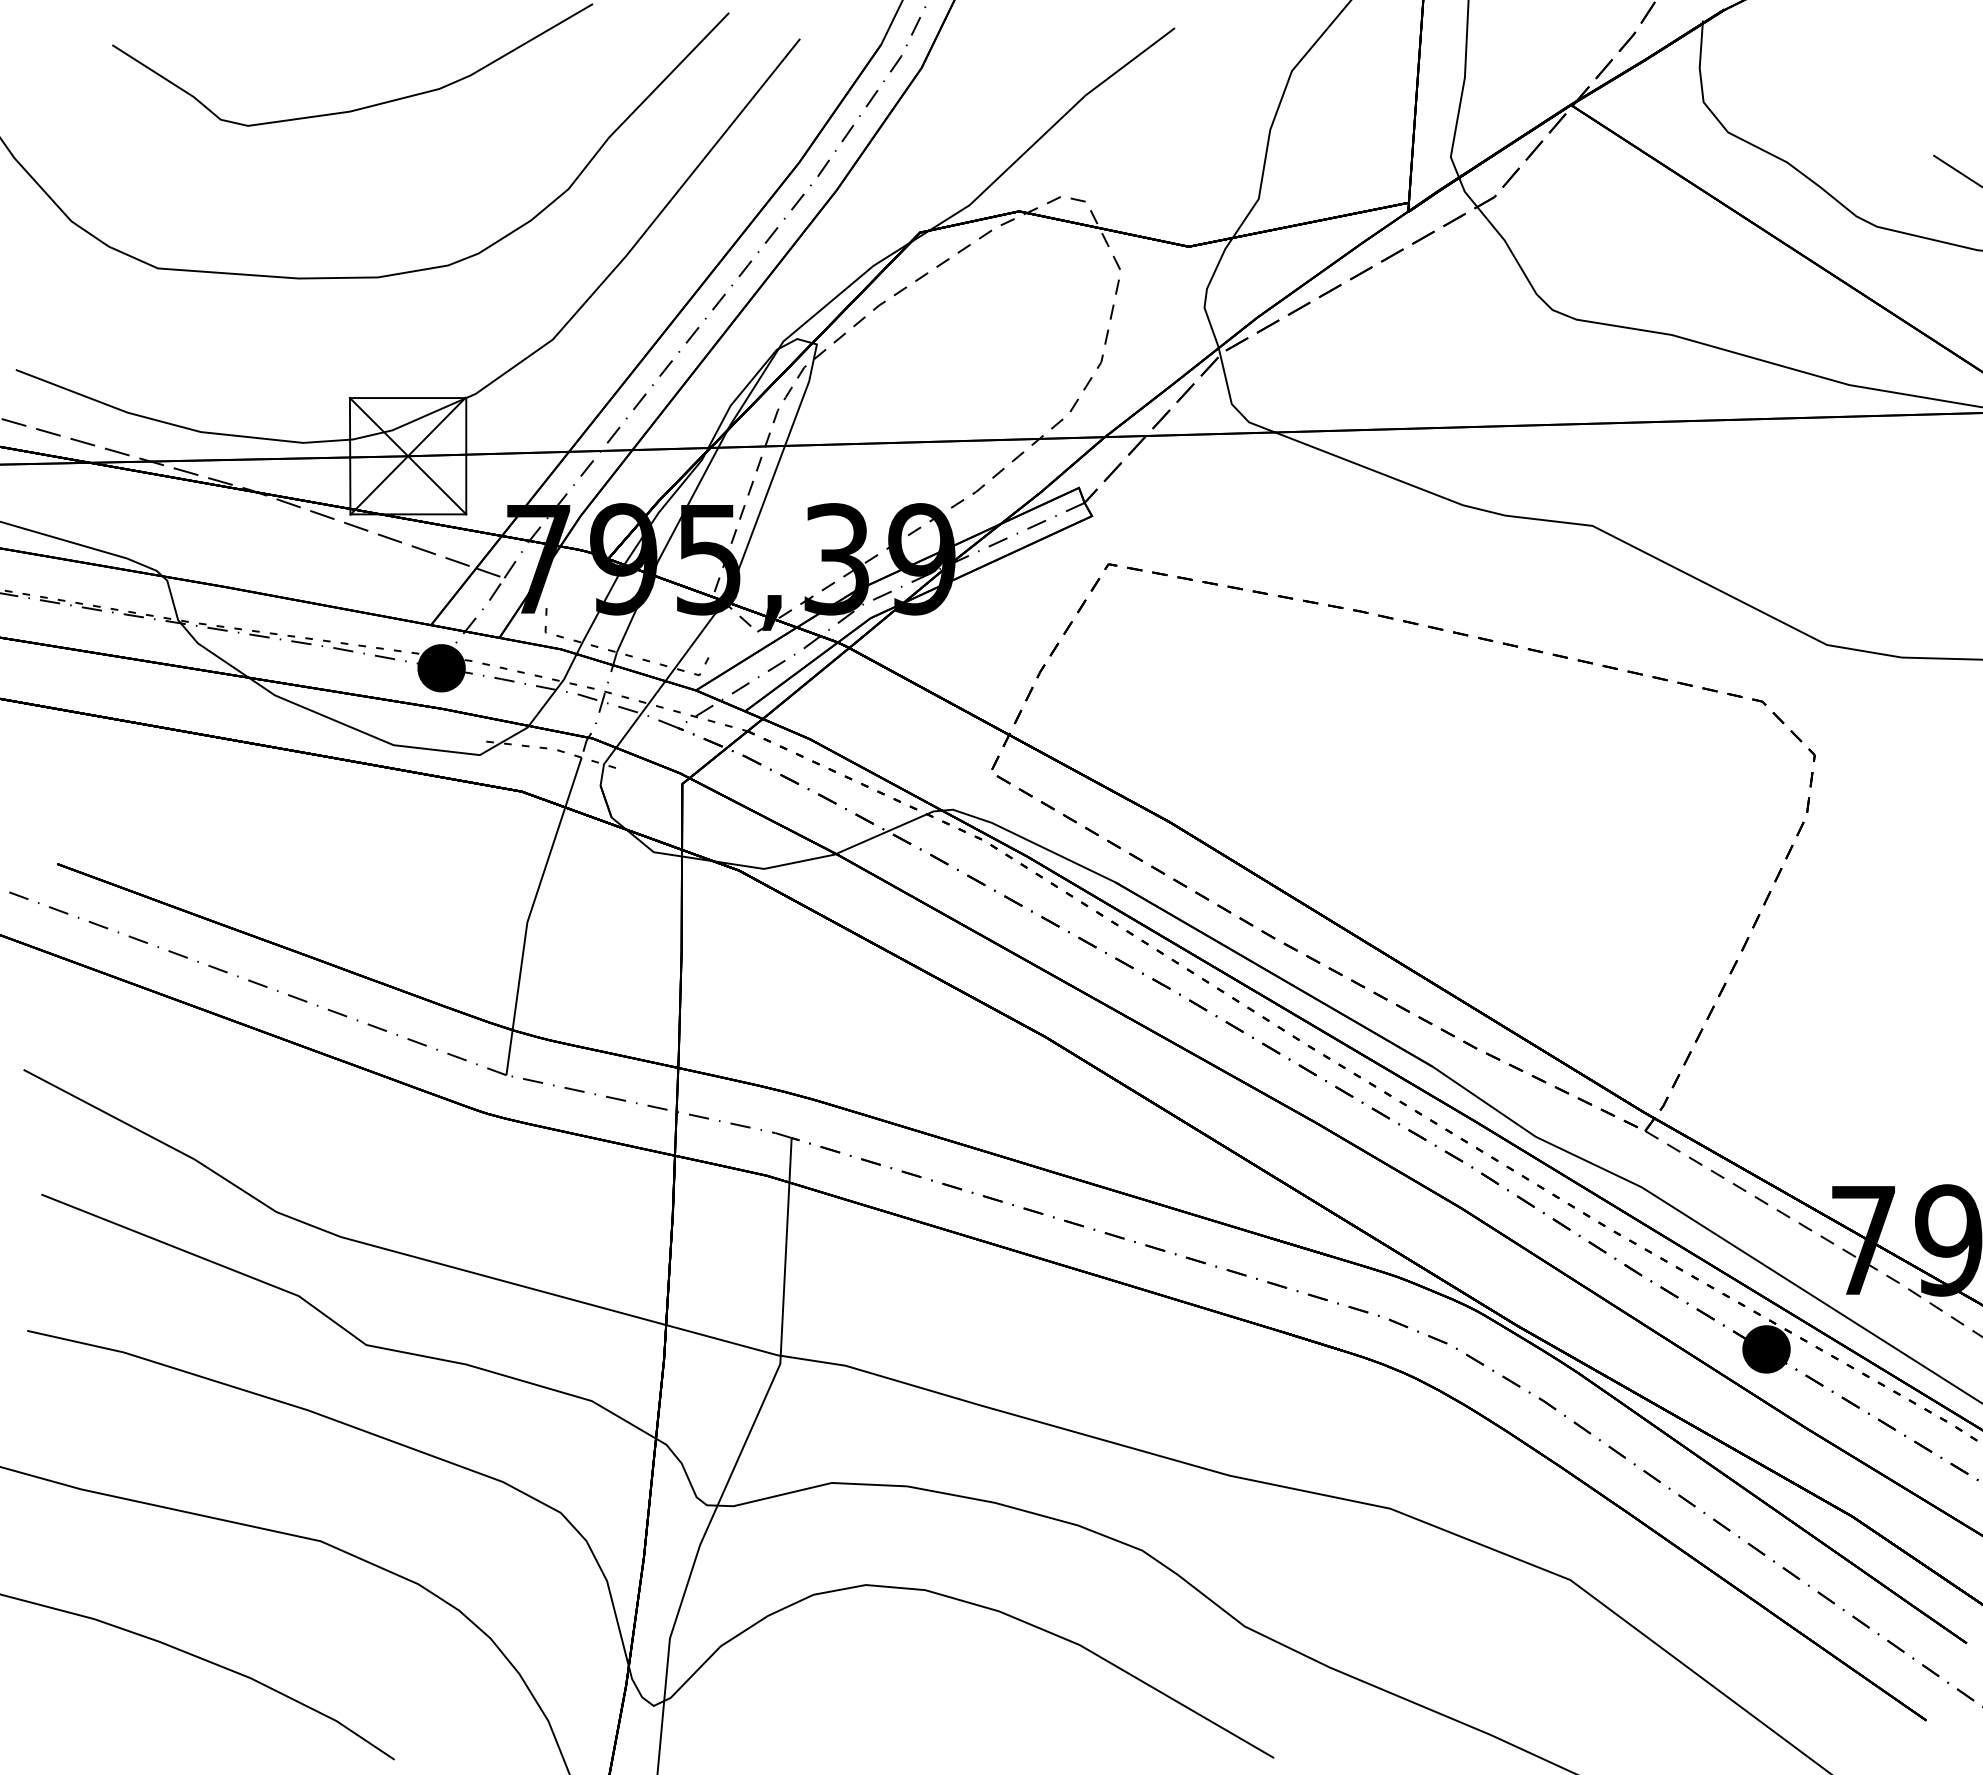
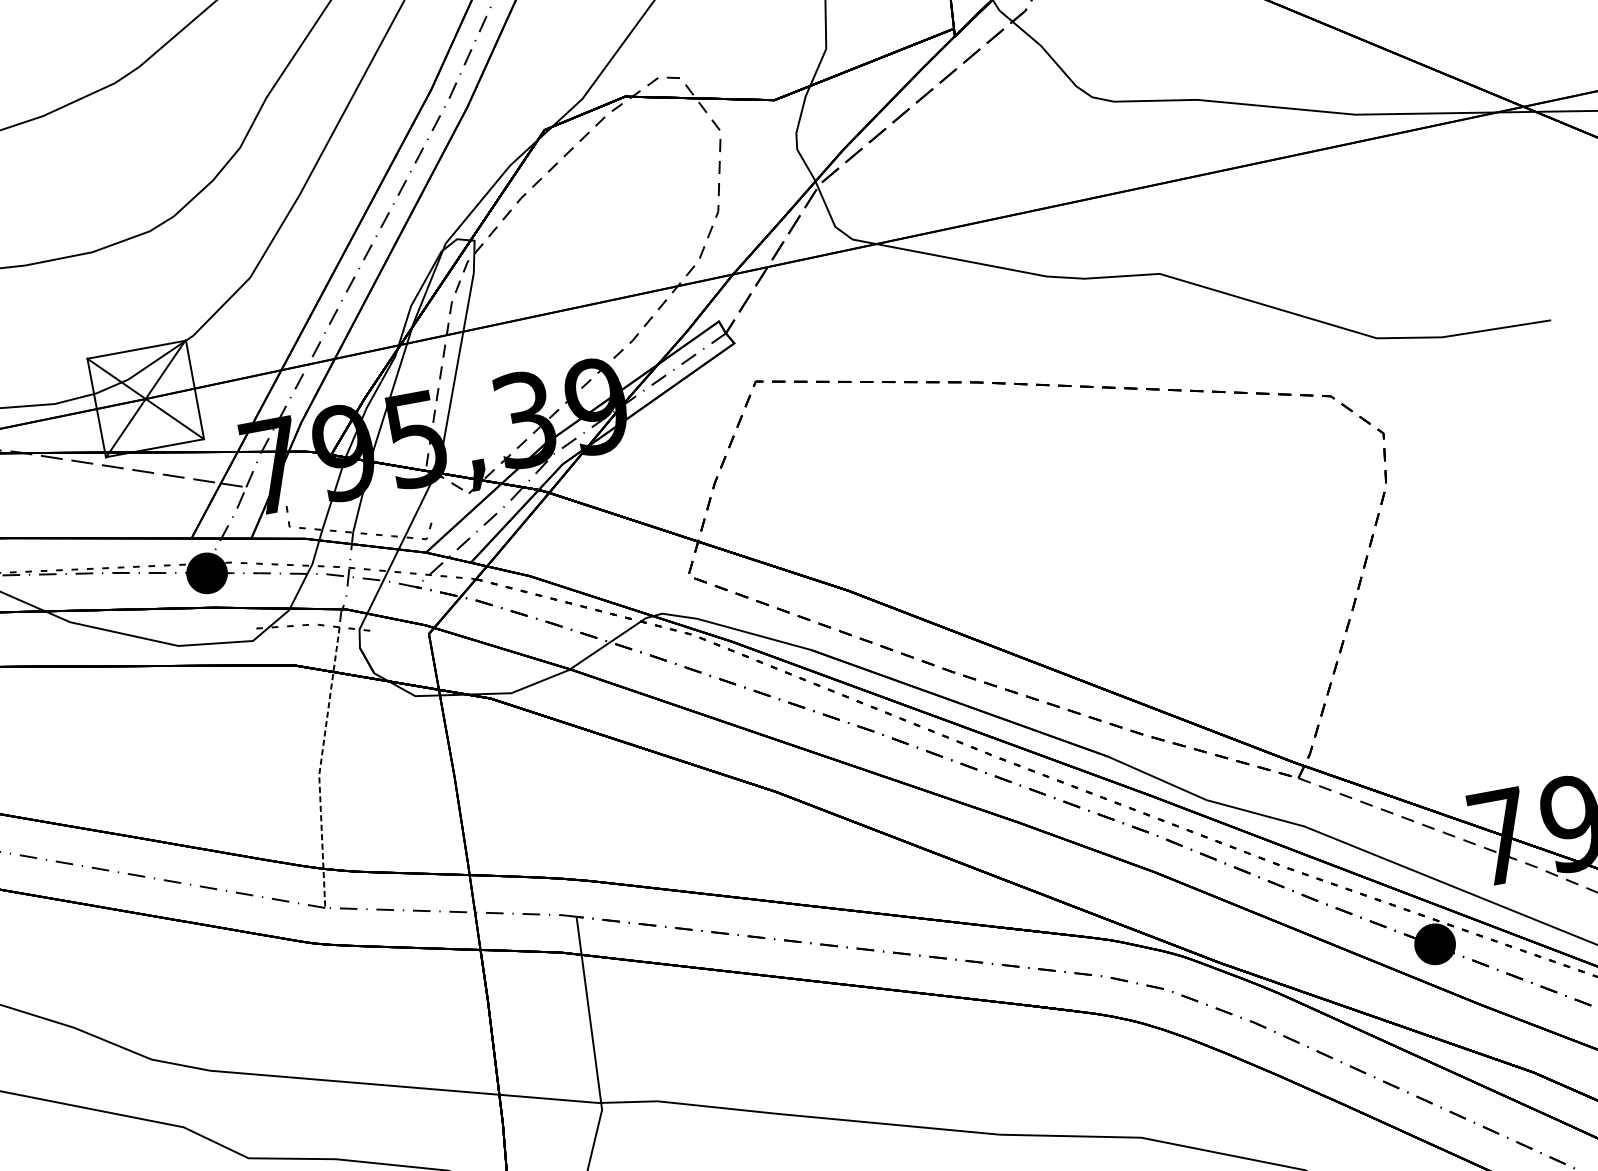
line: (530, 913) -> (320, 767), solid -> dashed

